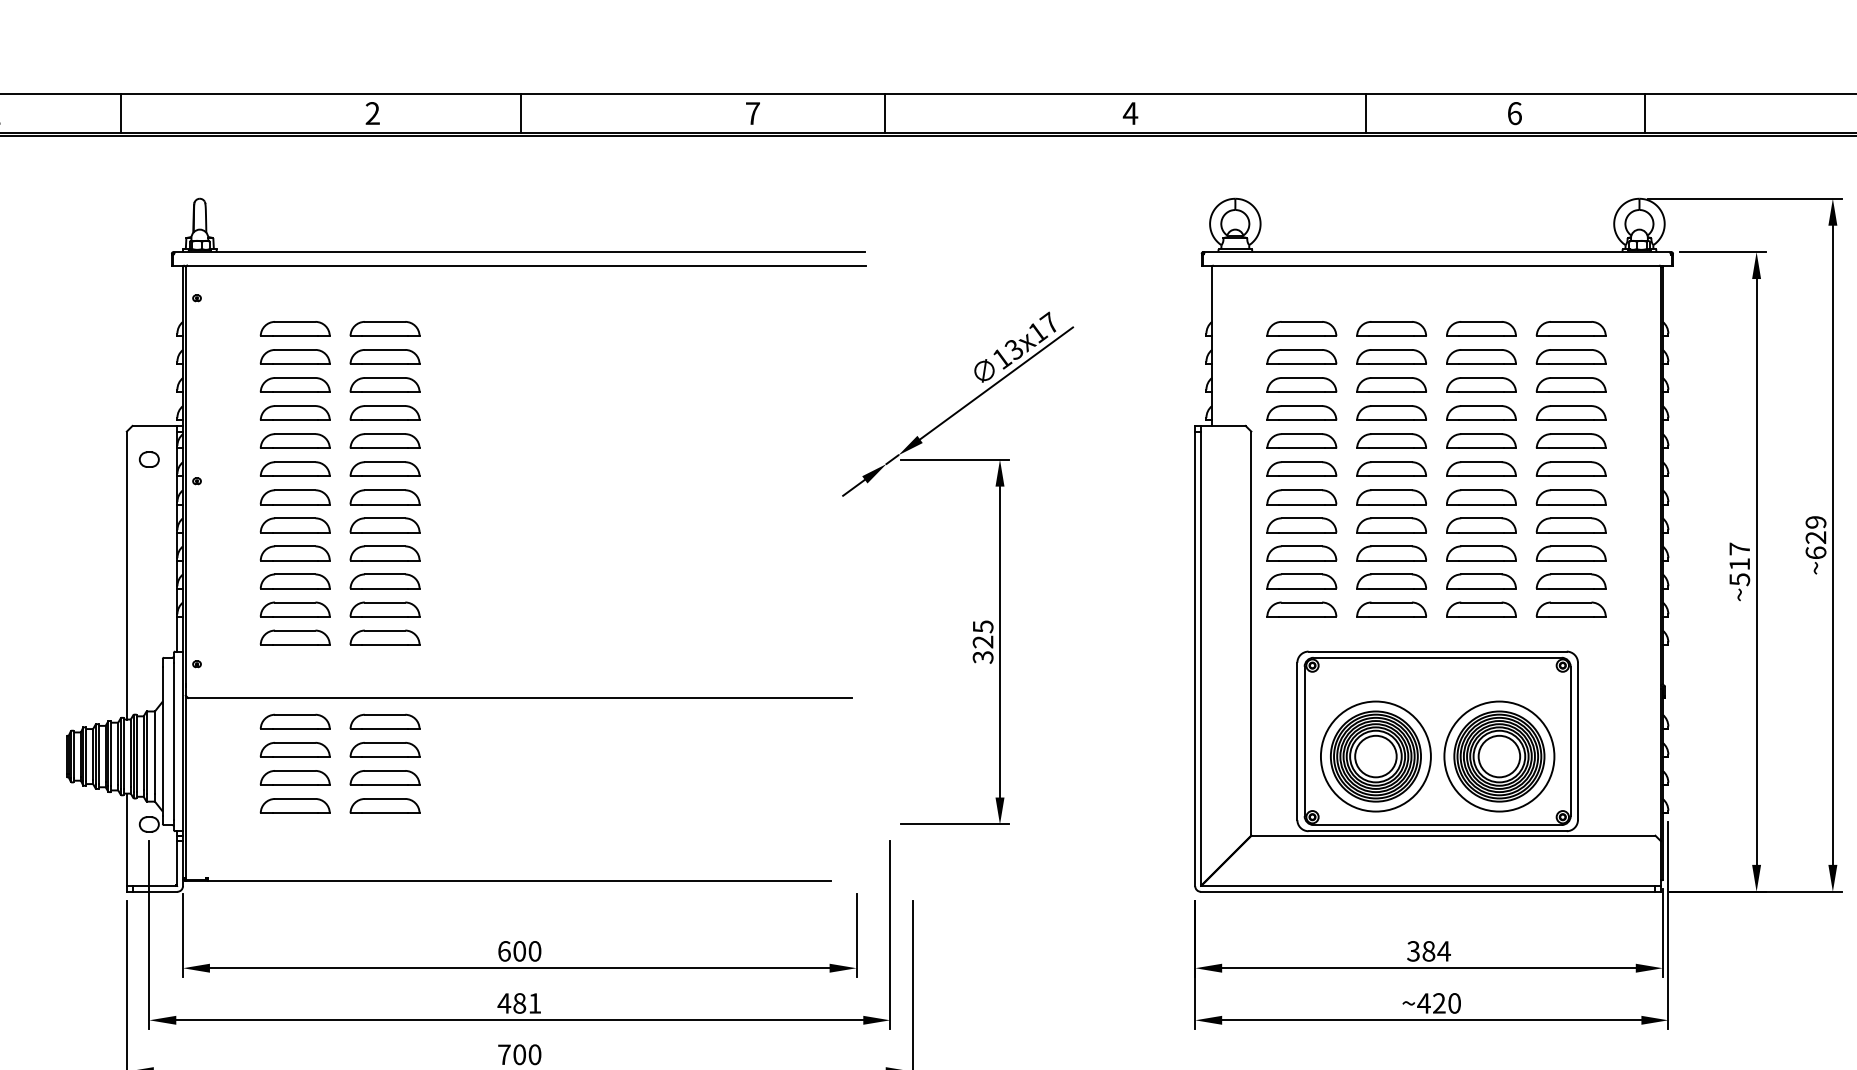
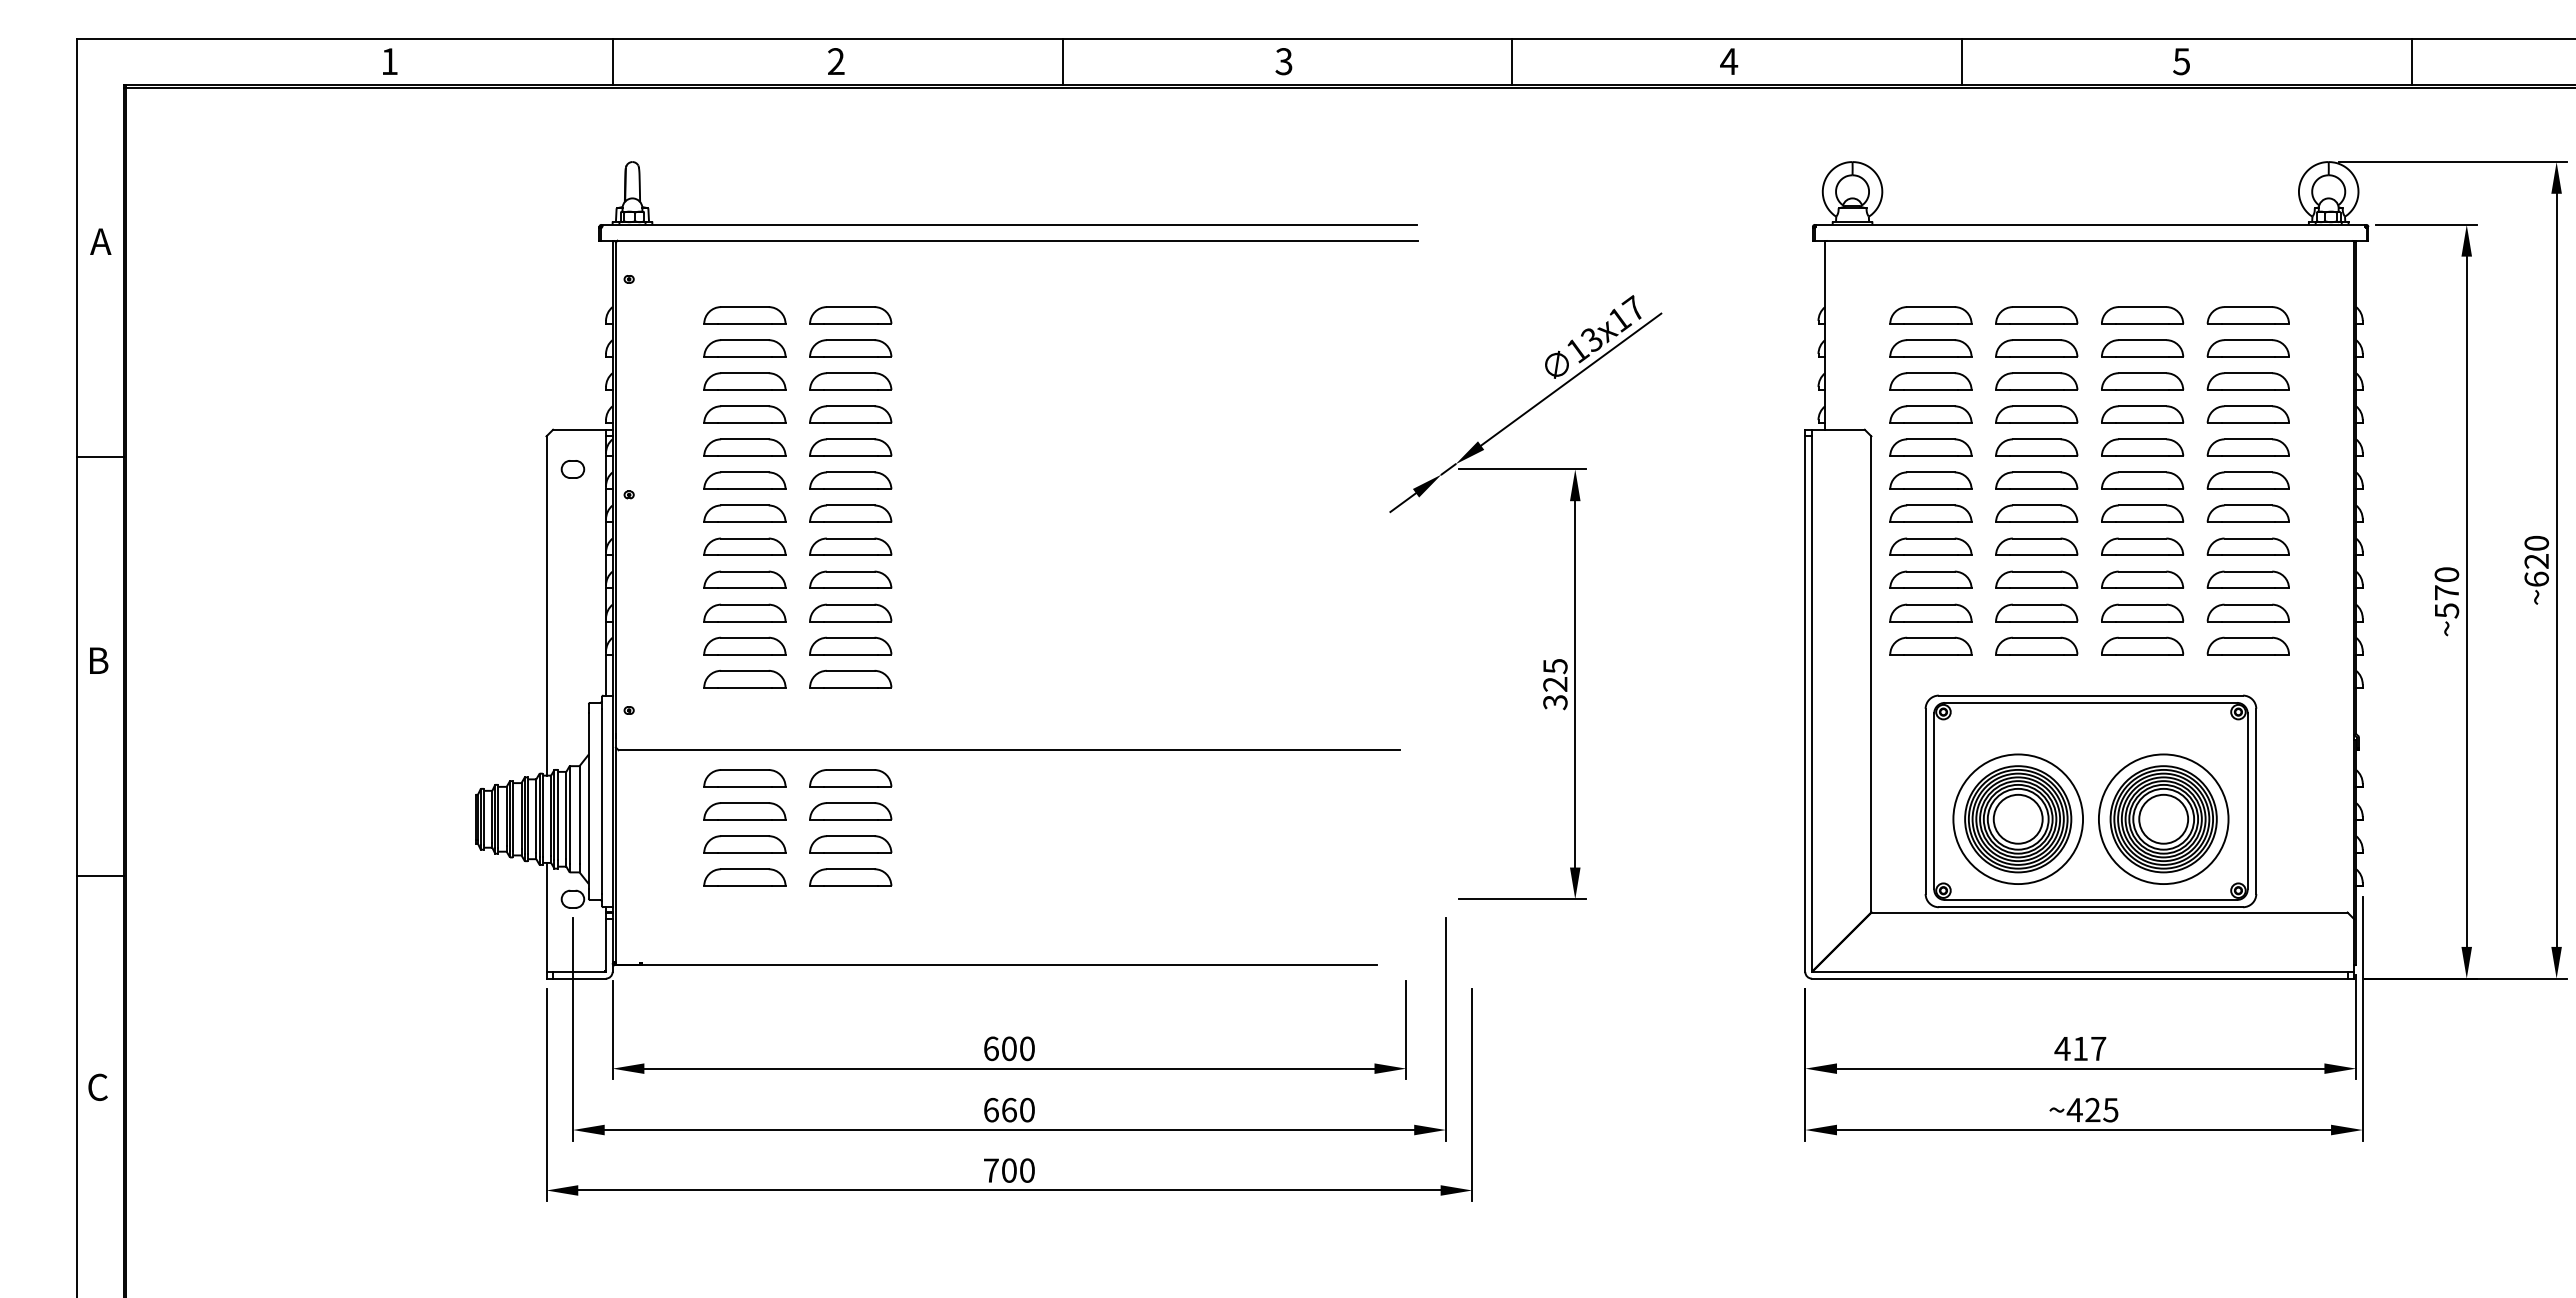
line: (120, 113) -> (612, 61), moved
line: (520, 113) -> (1062, 61), moved
text: (752, 113) -> (1283, 61), 7 -> 3
line: (884, 113) -> (1512, 61), moved
line: (1365, 113) -> (1962, 61), moved
text: (1514, 113) -> (2181, 61), 6 -> 5
line: (1644, 113) -> (2411, 61), moved
text: (1815, 521) -> (2536, 542), ~629 -> ~620
text: (1739, 556) -> (2446, 583), ~517 -> ~570
text: (1428, 951) -> (2080, 1048), 384 -> 417
text: (518, 1002) -> (1008, 1109), 481 -> 660
text: (1454, 1002) -> (2110, 1109), ~420 -> ~425

